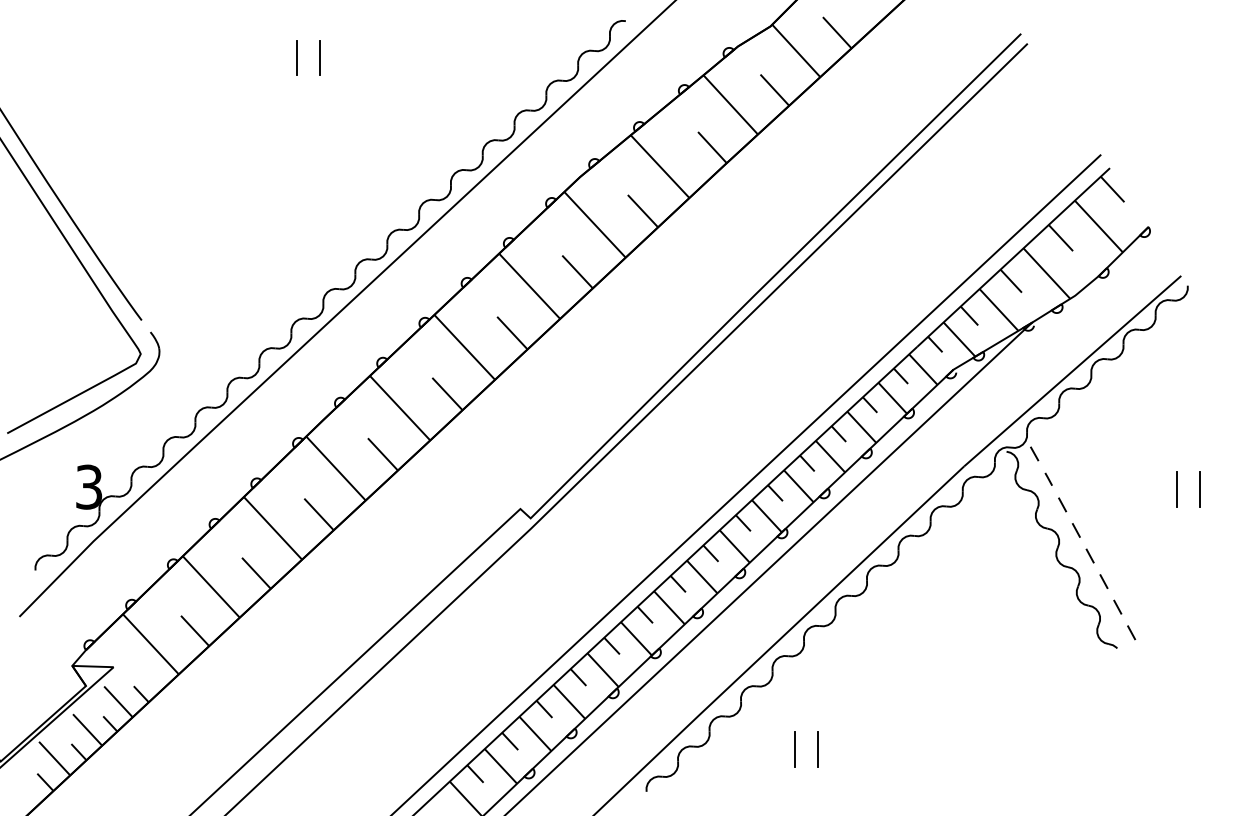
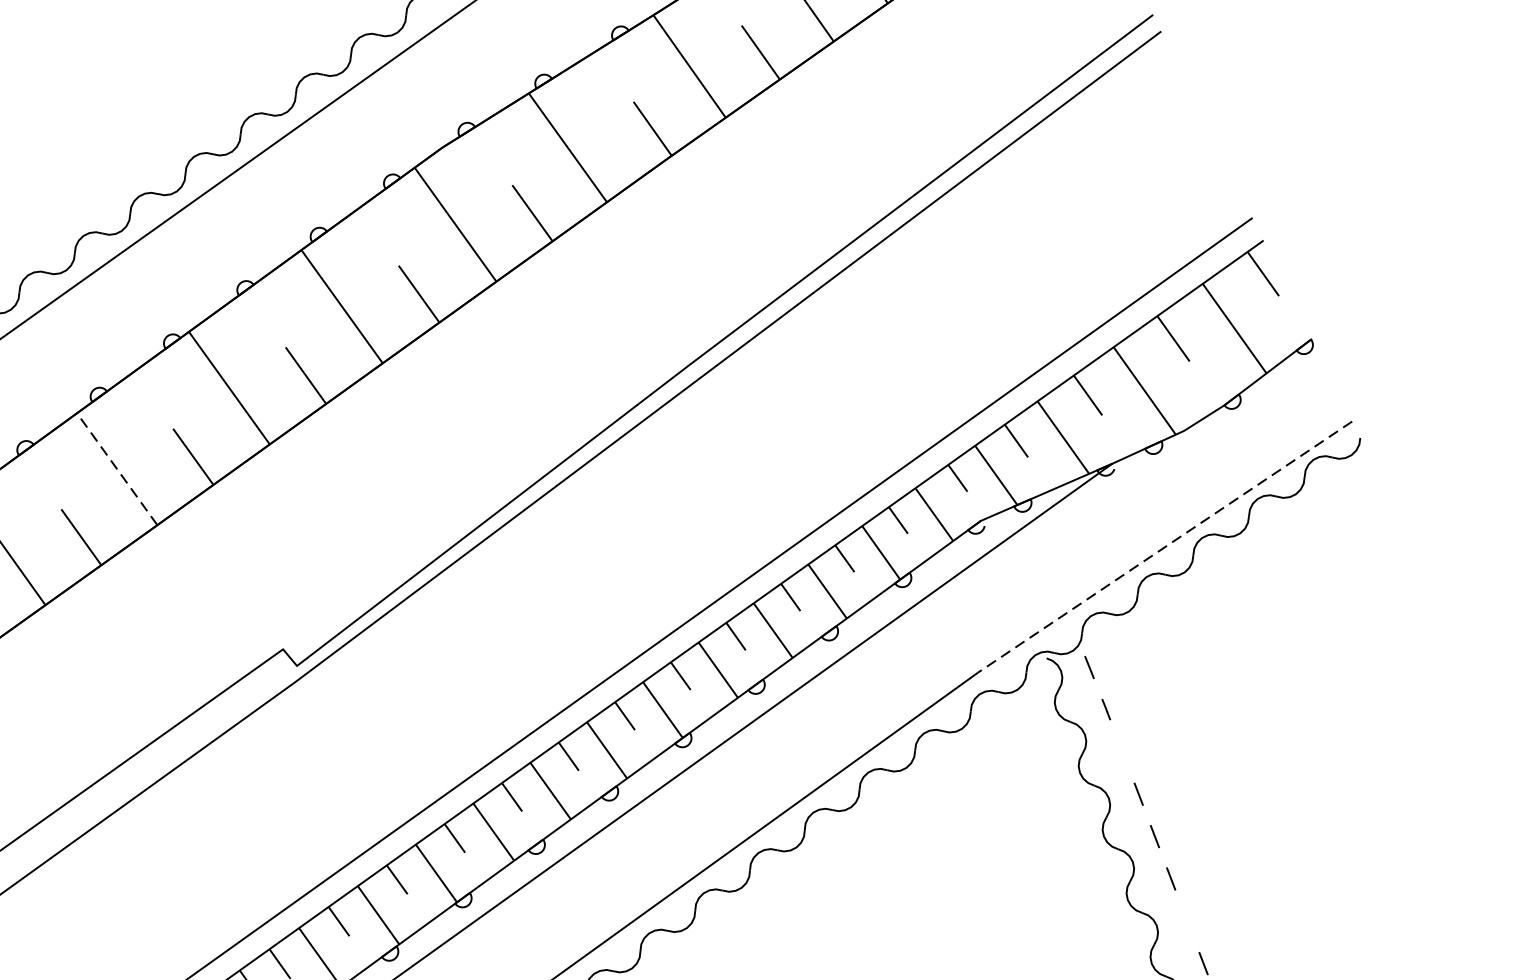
line: (1072, 371) -> (1164, 547), solid -> dashed
line: (399, 407) -> (116, 468), solid -> dashed
line: (1176, 488) -> (1302, 749), removed
line: (1199, 488) -> (1337, 754), removed
line: (1062, 504) -> (1122, 751), removed
line: (1117, 606) -> (1187, 920), removed

